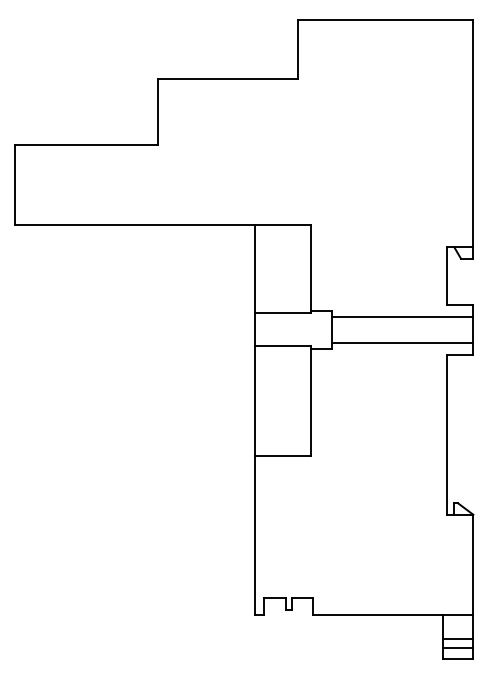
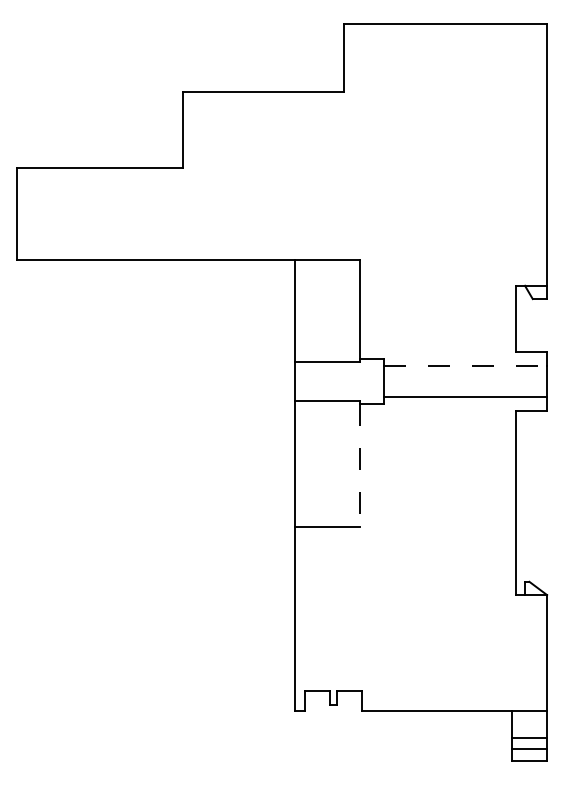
line: (402, 316) -> (465, 365), solid -> dashed
line: (311, 402) -> (359, 465), solid -> dashed

